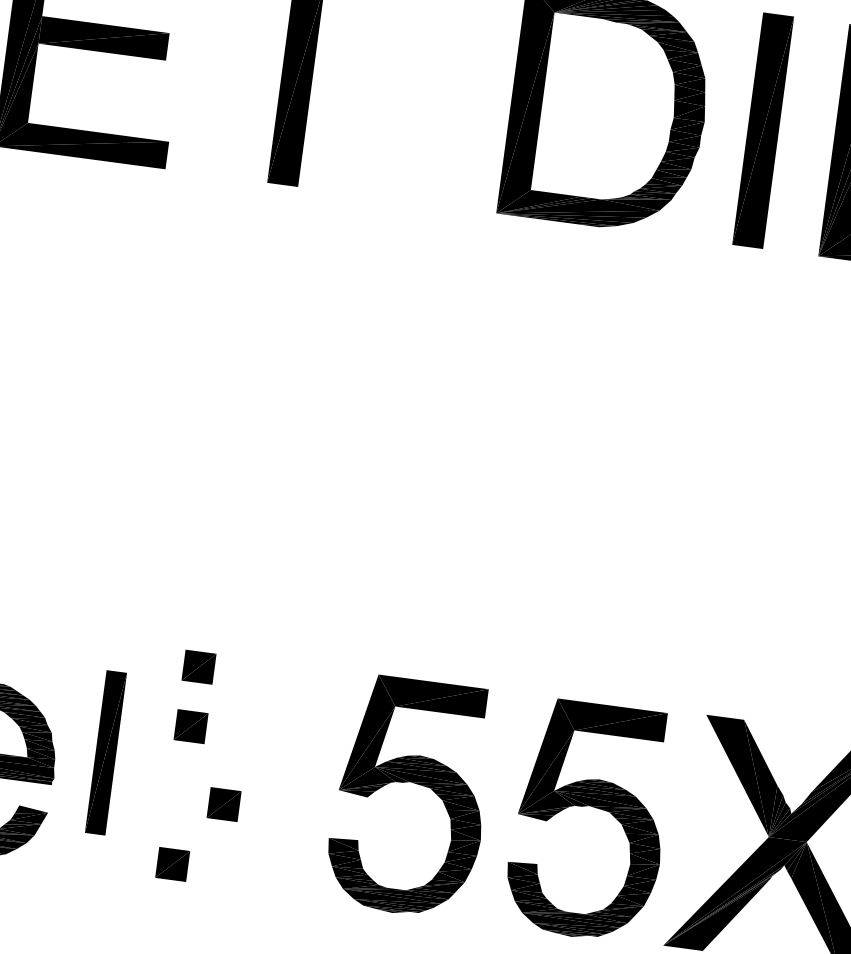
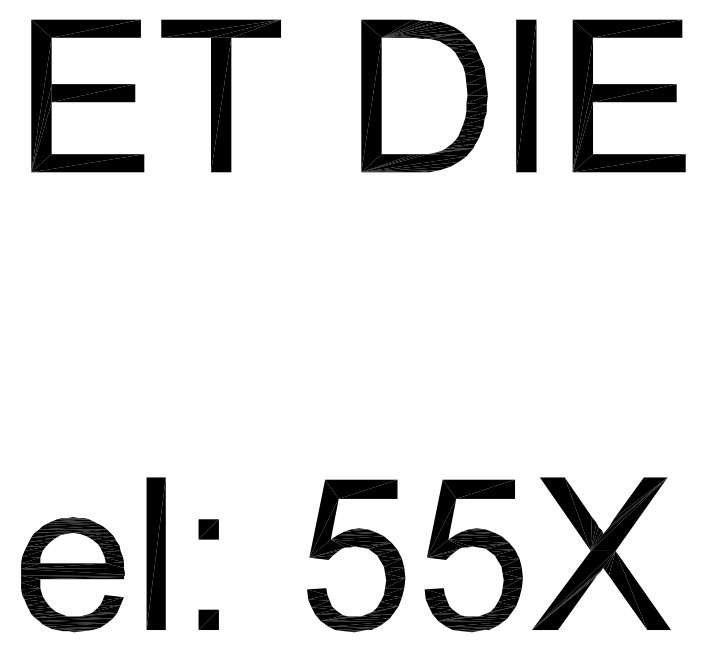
part: (198, 667) -> (208, 490), removed
part: (105, 752) -> (155, 553), size x1.43
part: (223, 804) -> (236, 576), removed

